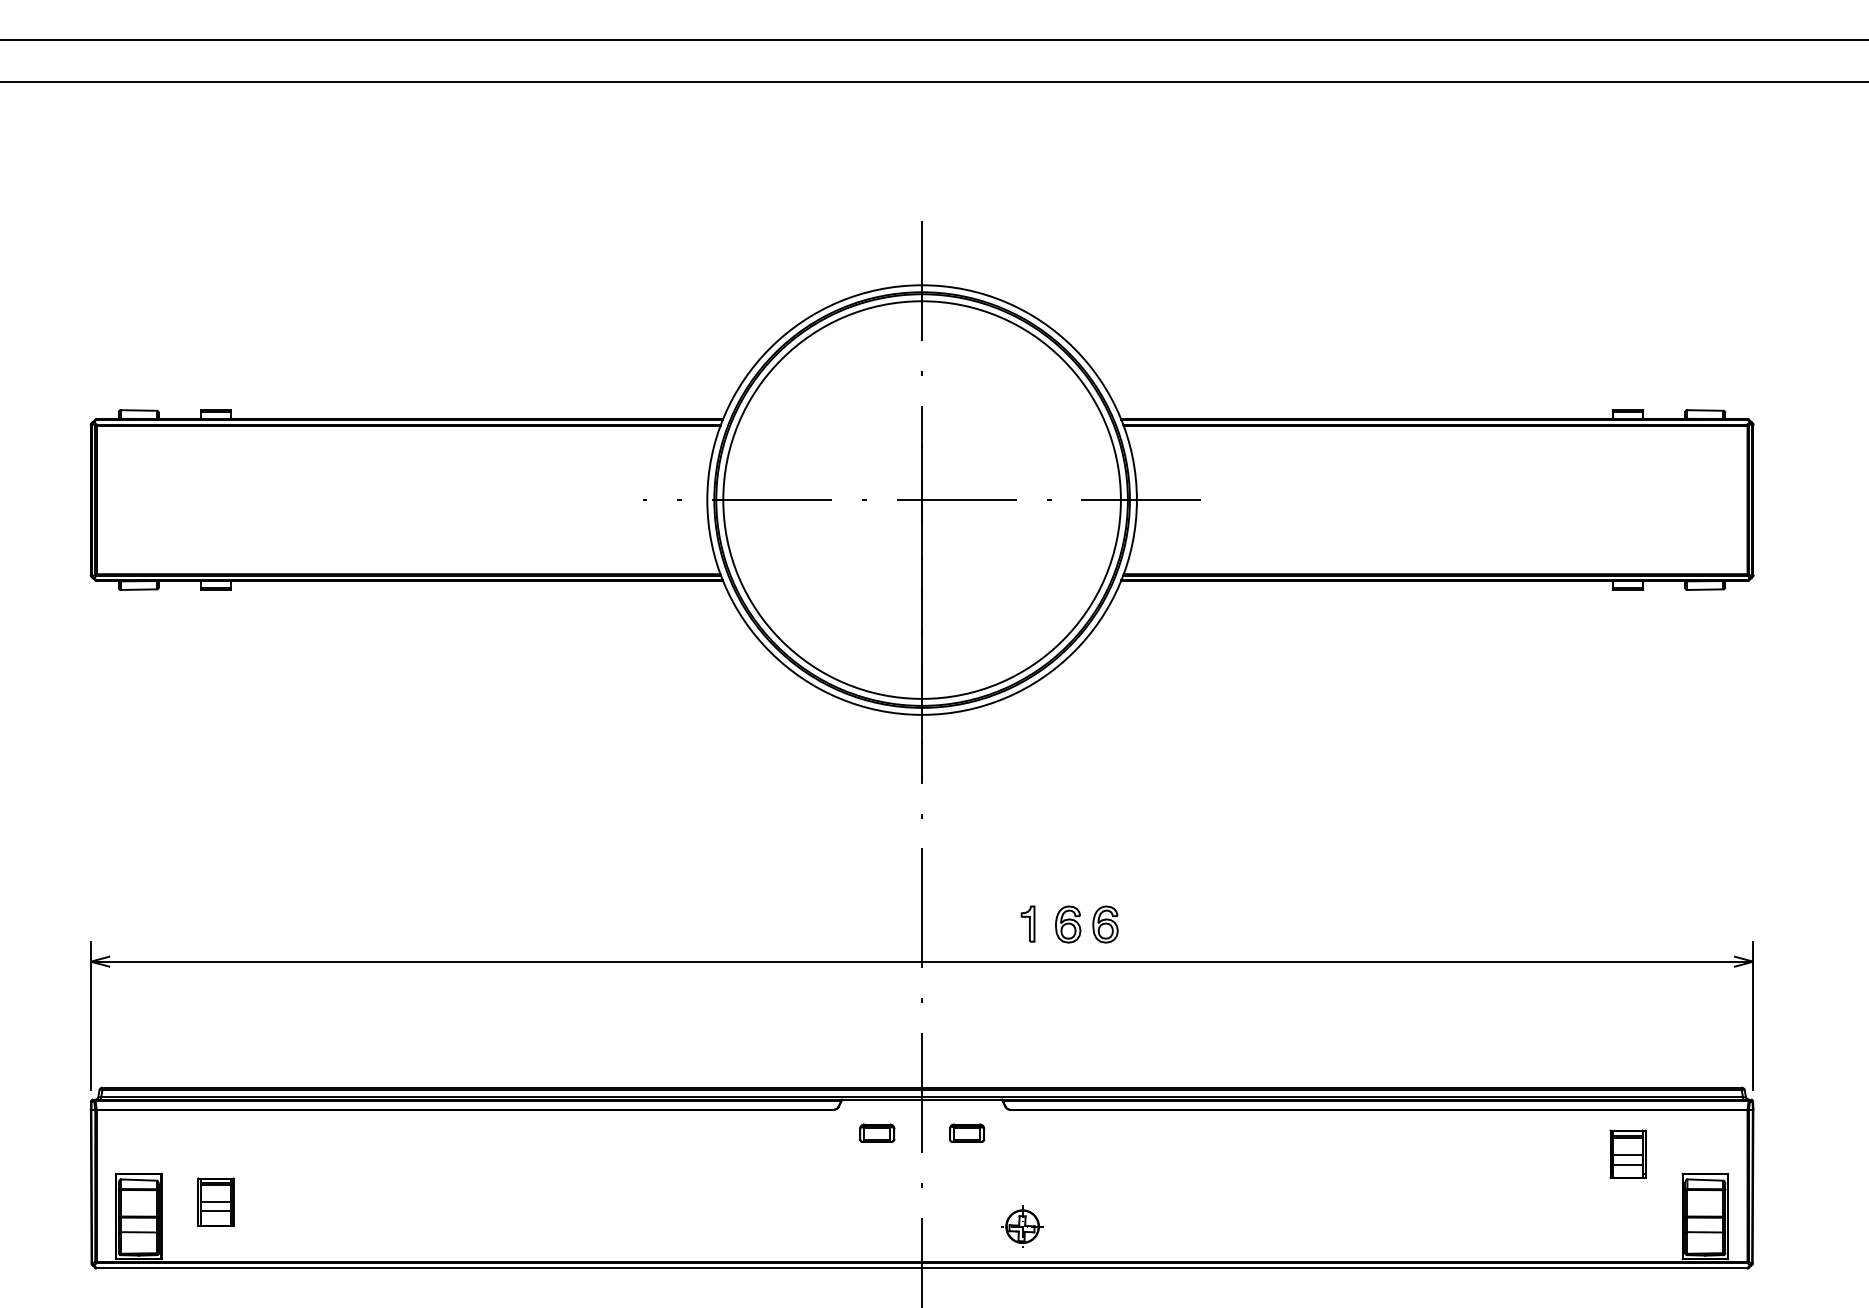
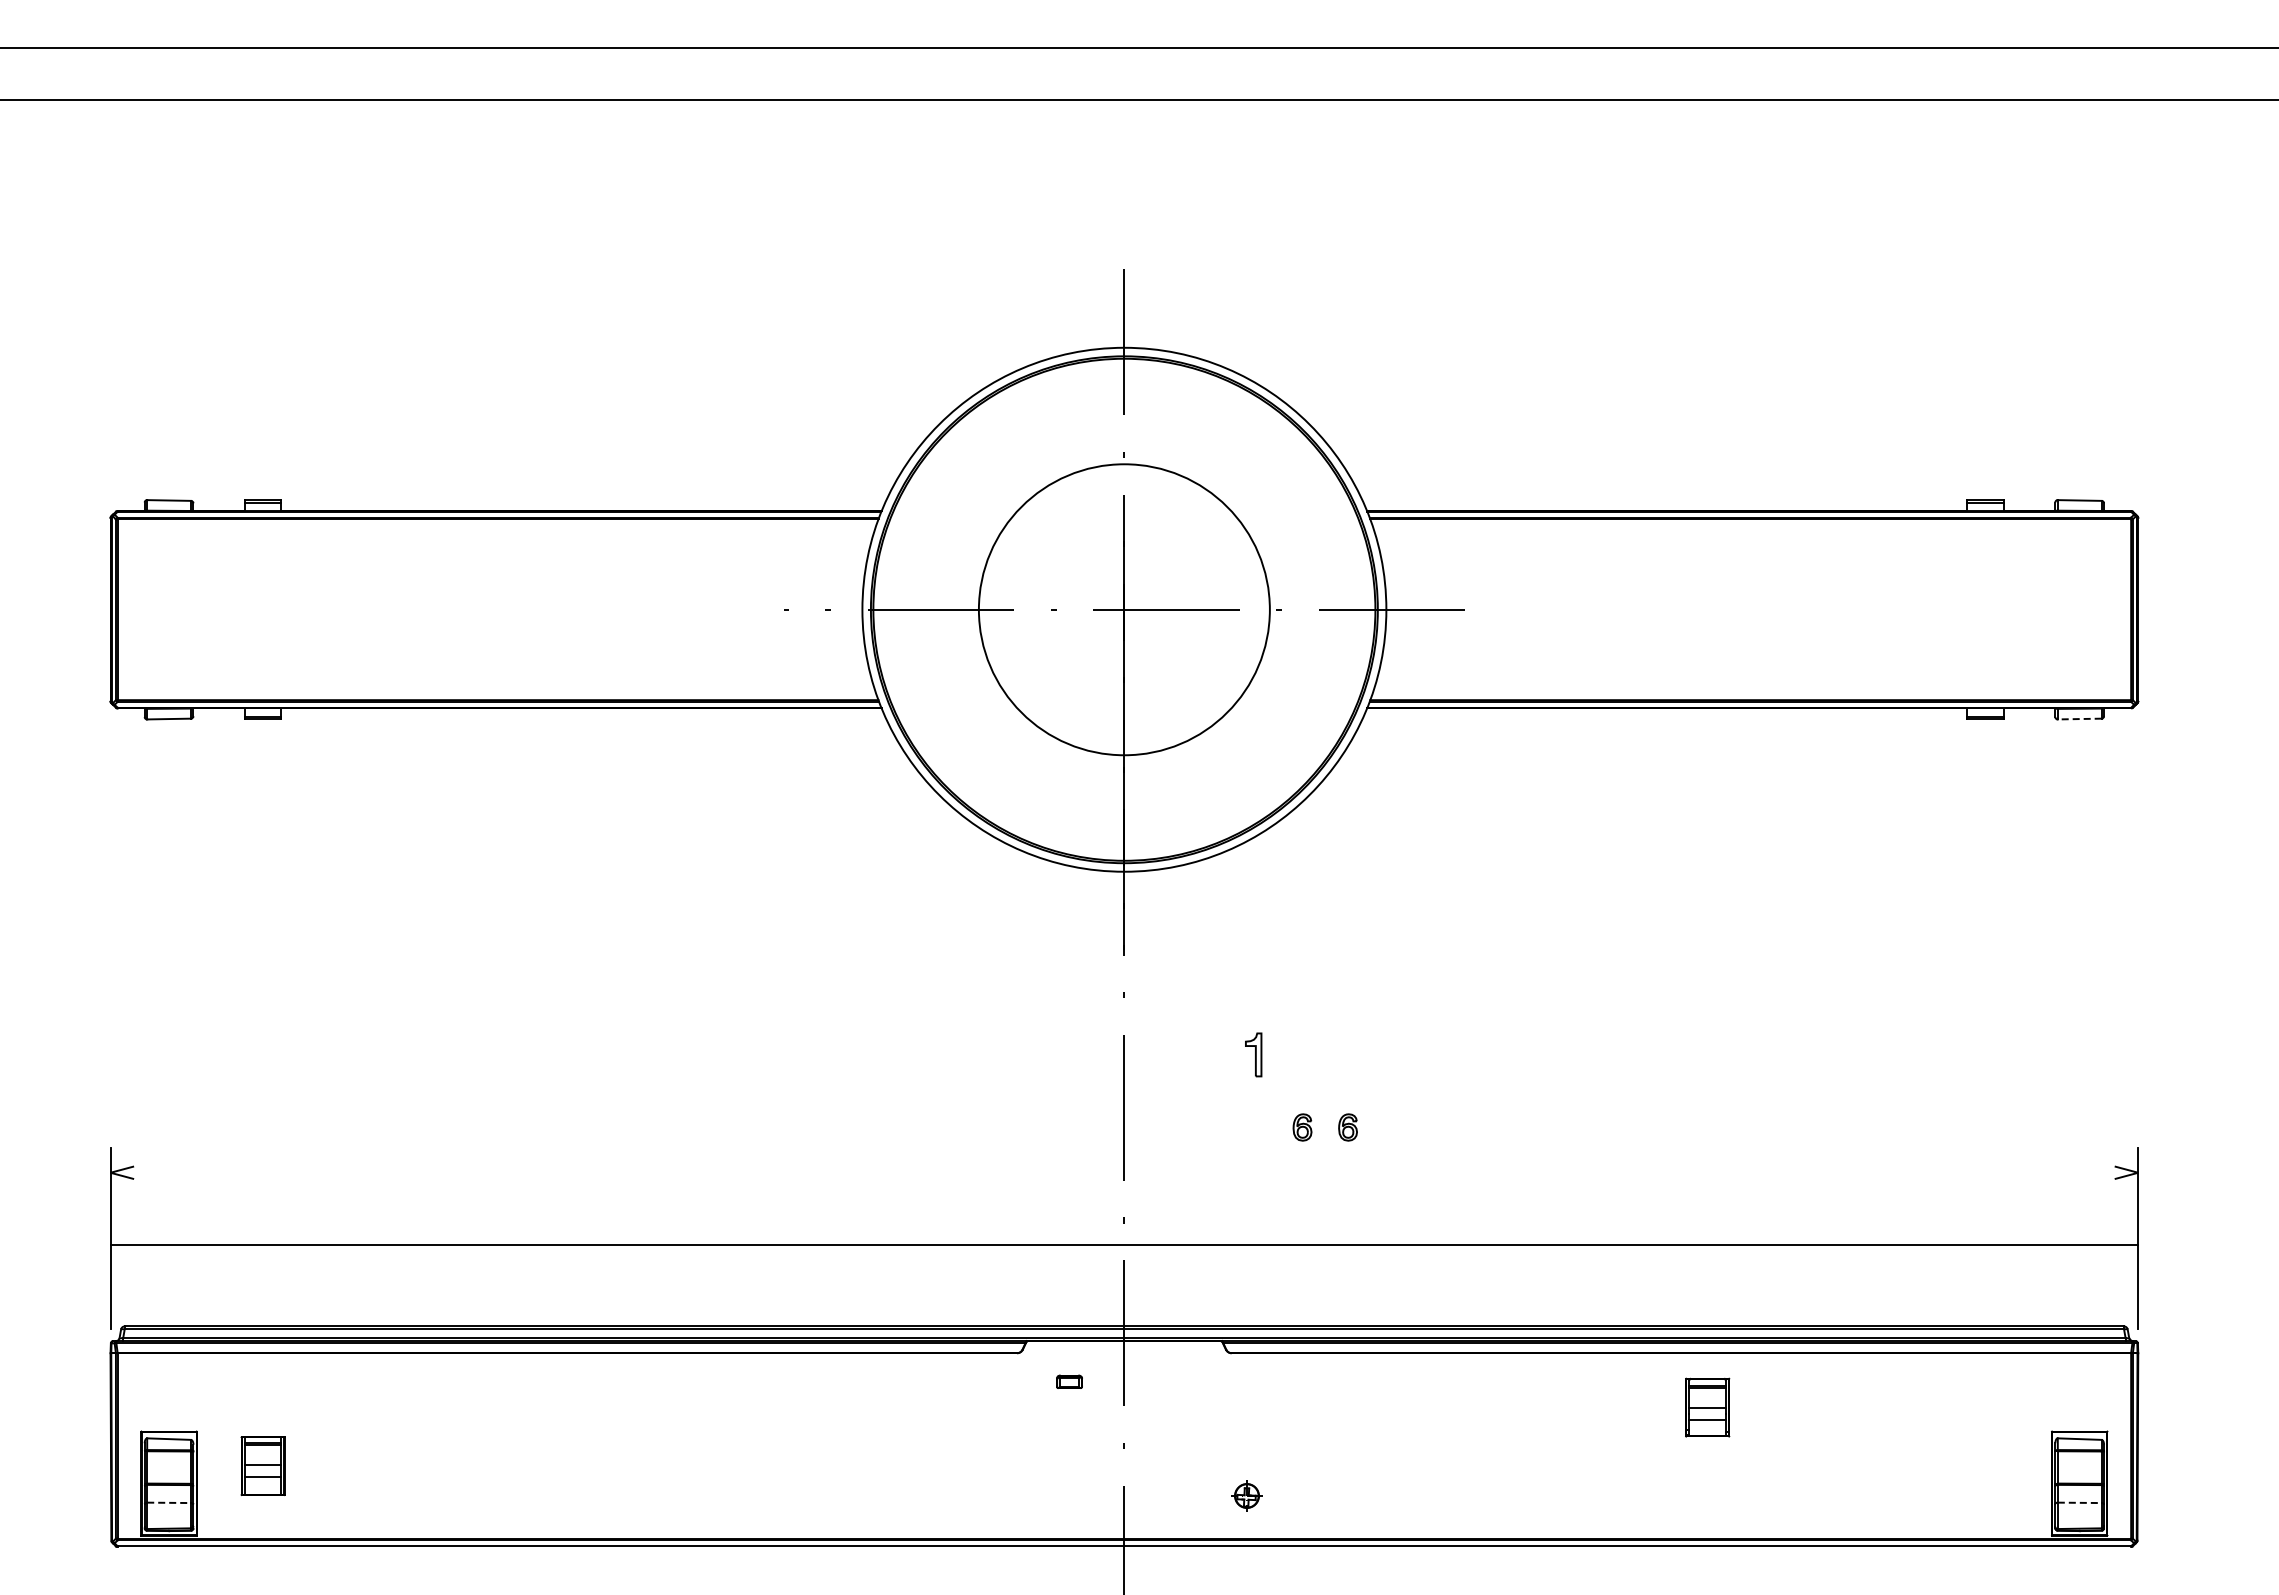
circle: (921, 499) -> (1123, 609), size x0.6
line: (1705, 590) -> (2079, 719), solid -> dashed
part: (1027, 923) -> (1253, 1054), moved
part: (1068, 924) -> (1302, 1127), size x0.6
part: (1105, 924) -> (1347, 1127), size x0.6
line: (922, 961) -> (1124, 1244), moved
part: (877, 1132) -> (1069, 1381), size x0.6
part: (966, 1132) -> (1178, 1381), removed
part: (1628, 1154) -> (1707, 1407), moved
part: (1022, 1226) -> (1246, 1495), size x0.6
line: (139, 1232) -> (169, 1502), solid -> dashed
line: (1705, 1232) -> (2079, 1502), solid -> dashed

